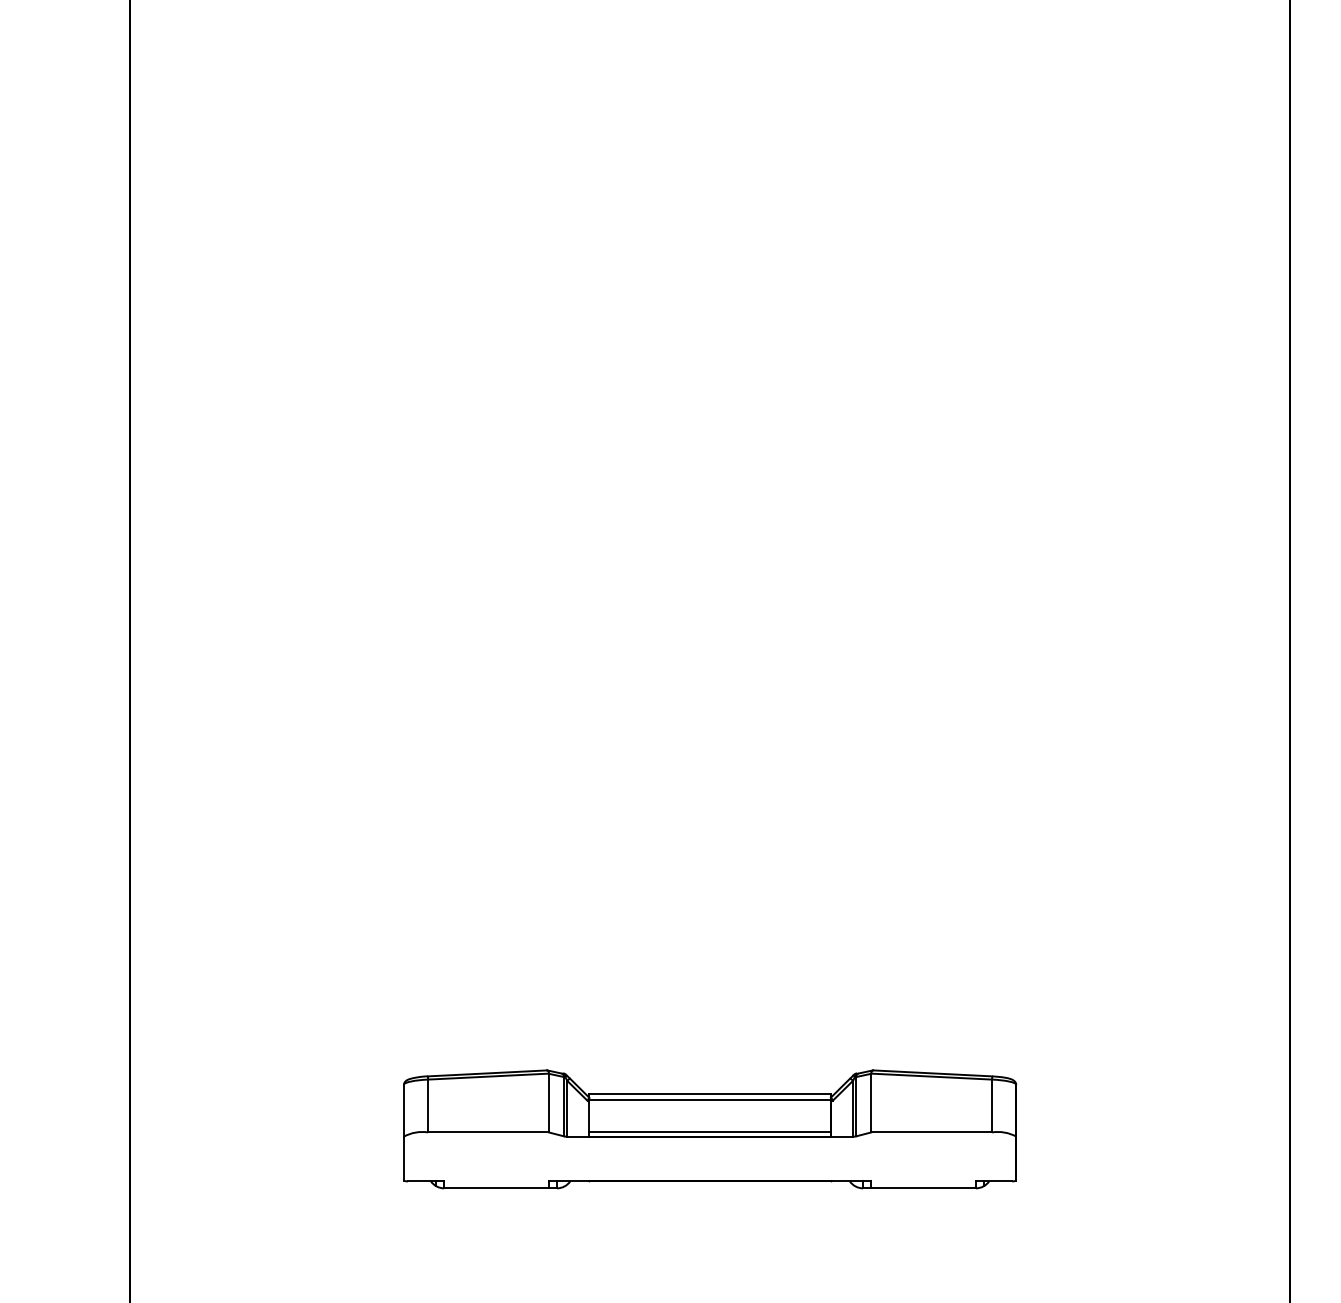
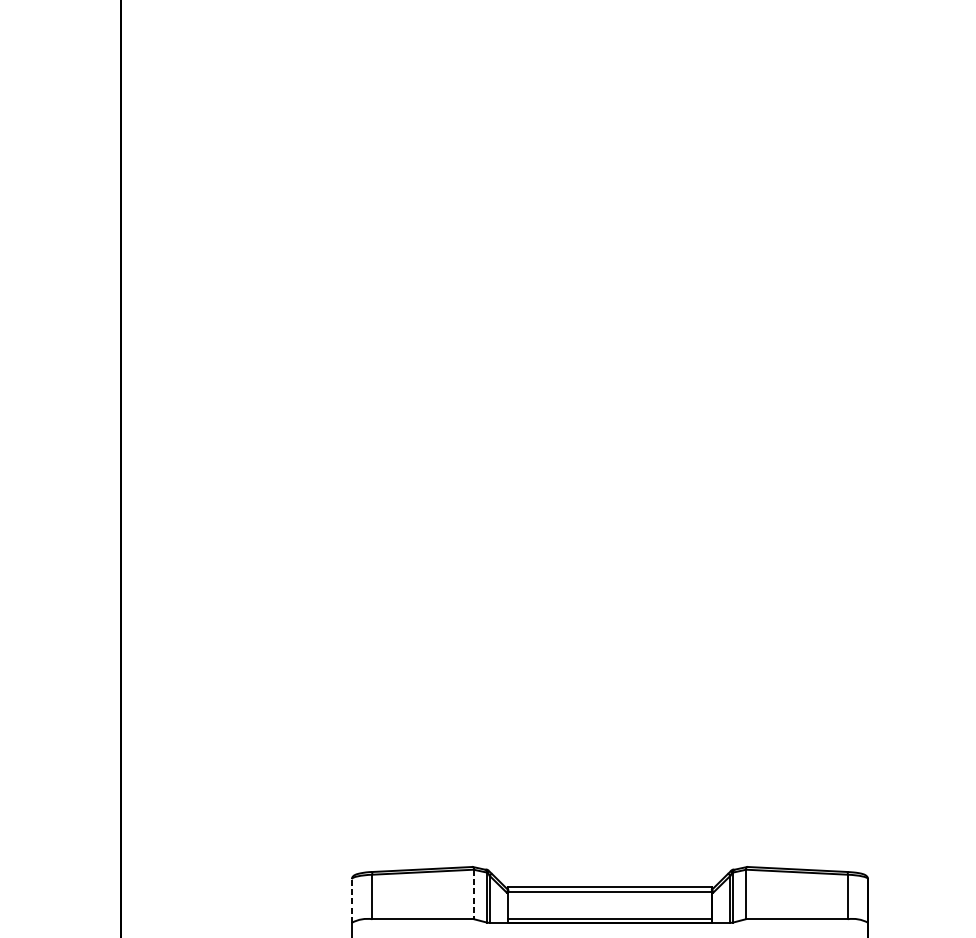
line: (548, 1103) -> (473, 894), solid -> dashed
line: (403, 1110) -> (351, 900), solid -> dashed

